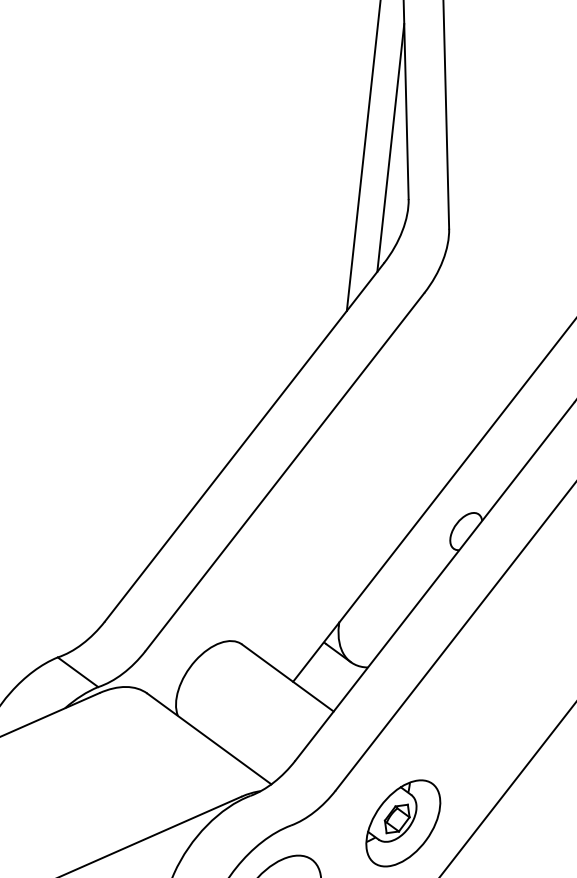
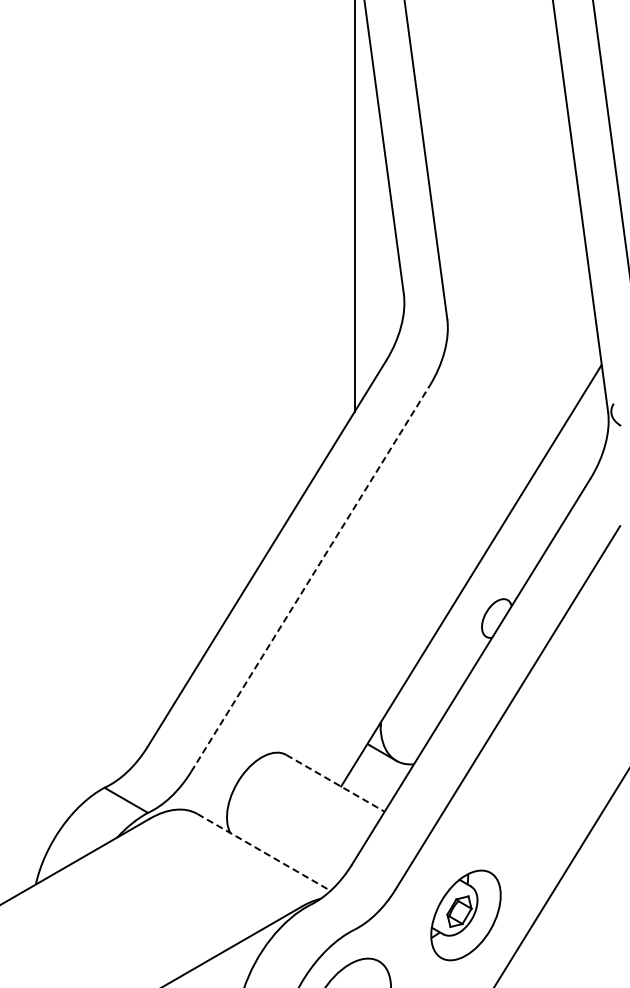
line: (390, 147) -> (380, 244), removed
line: (285, 471) -> (310, 578), solid -> dashed
line: (287, 678) -> (335, 783), solid -> dashed
line: (209, 739) -> (264, 852), solid -> dashed

